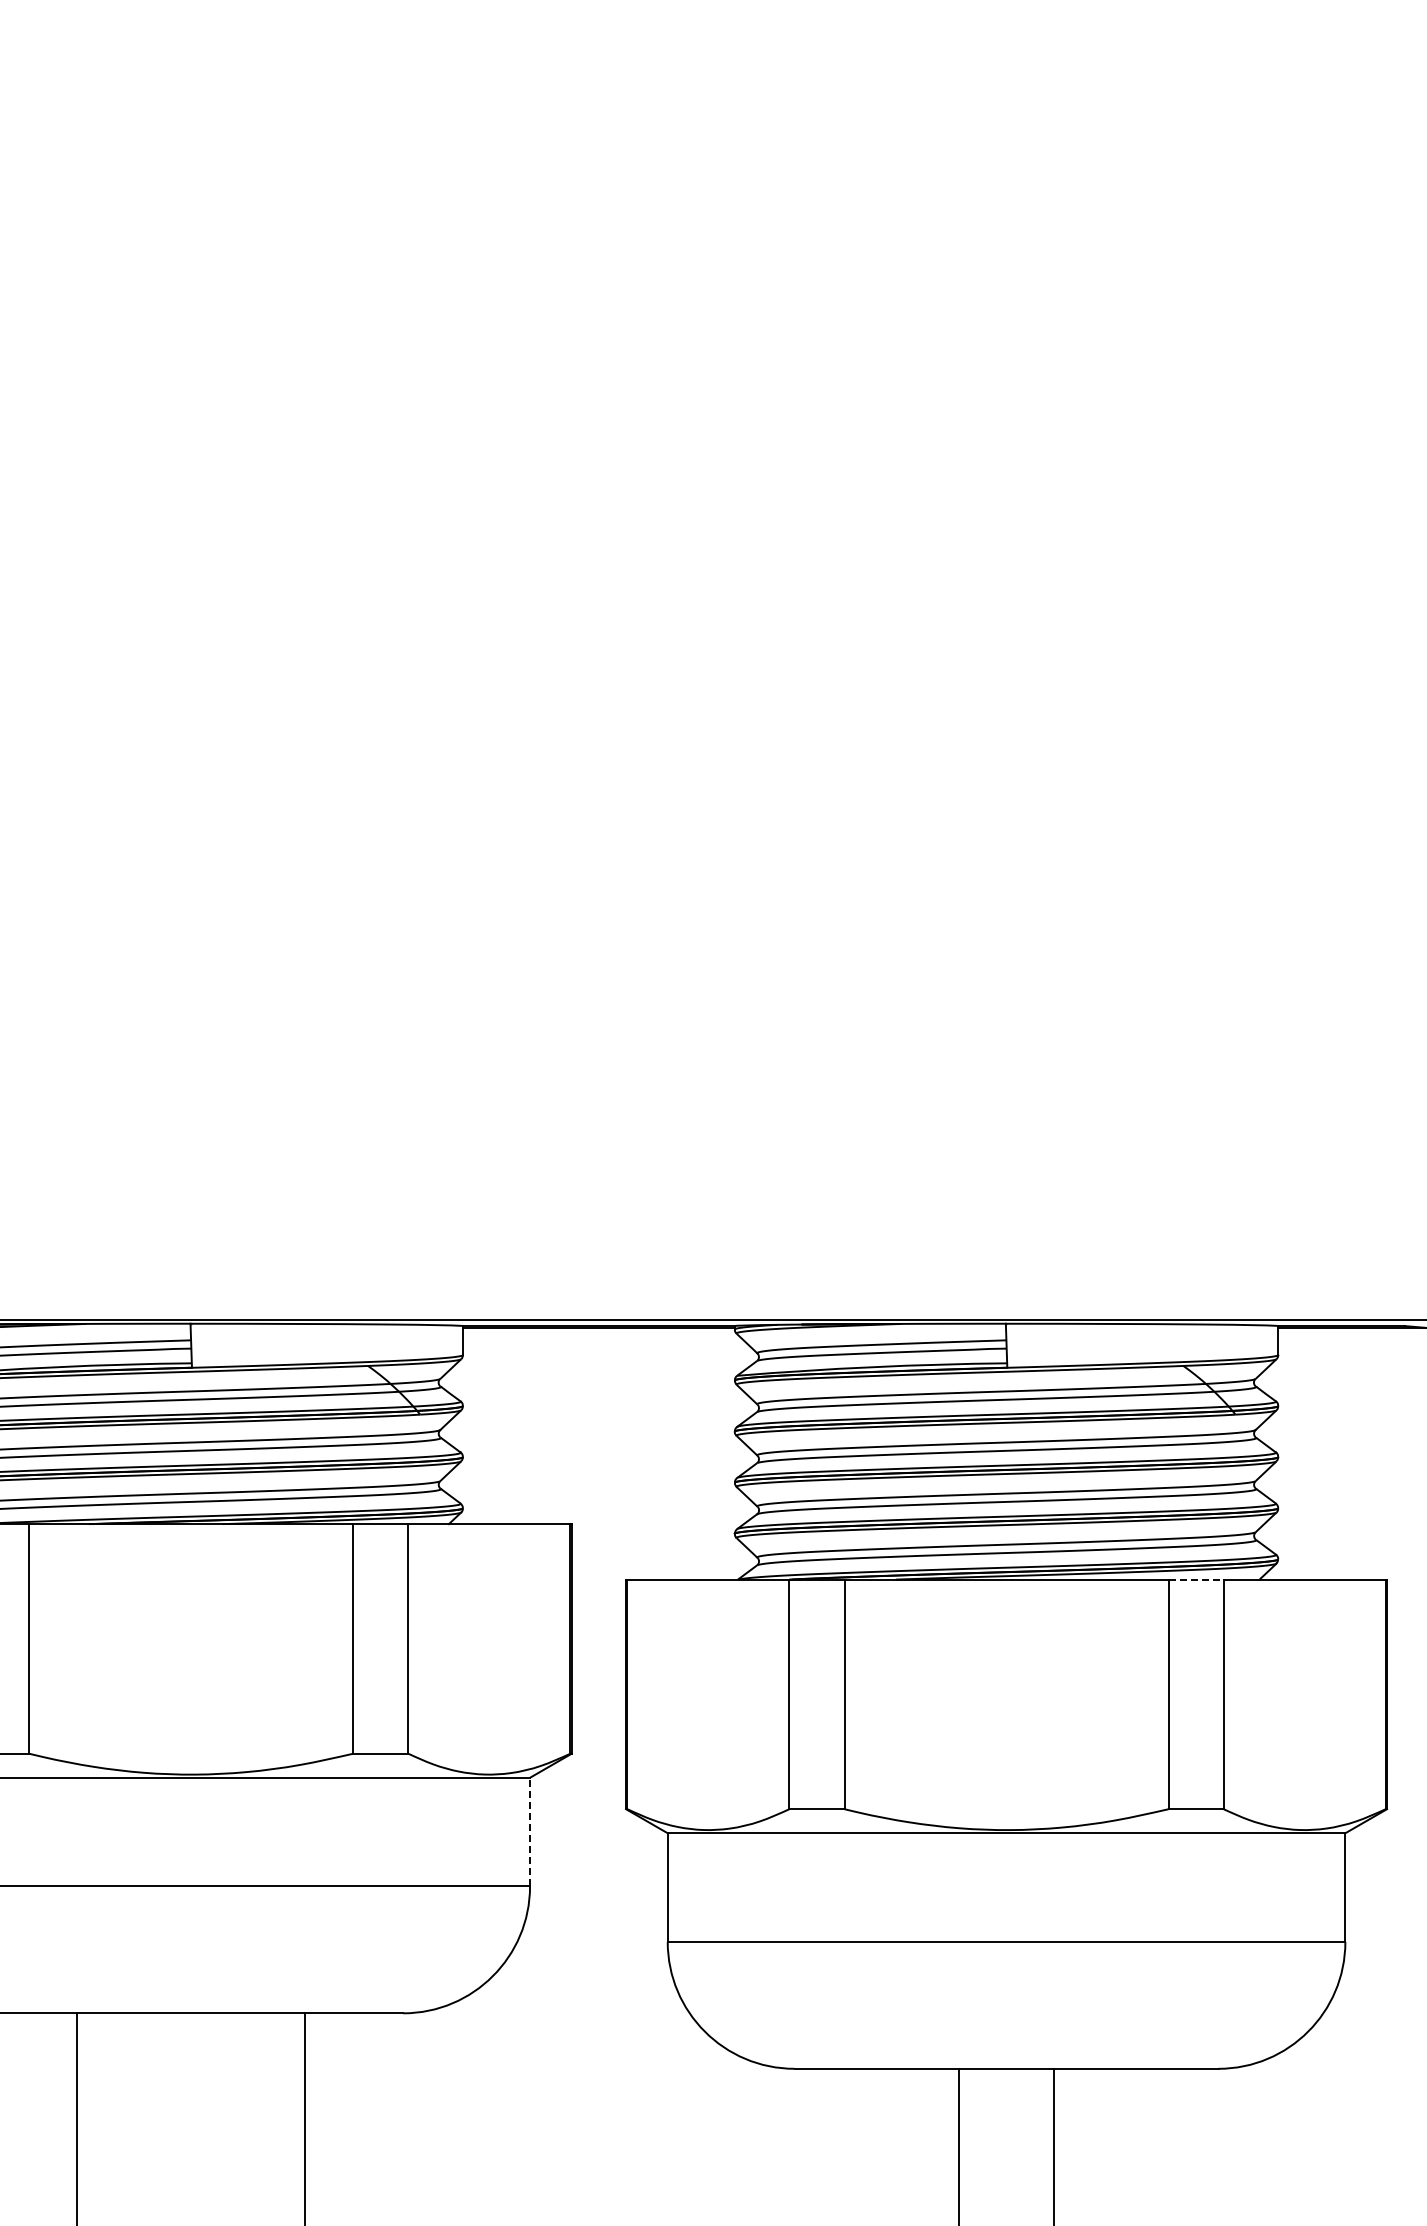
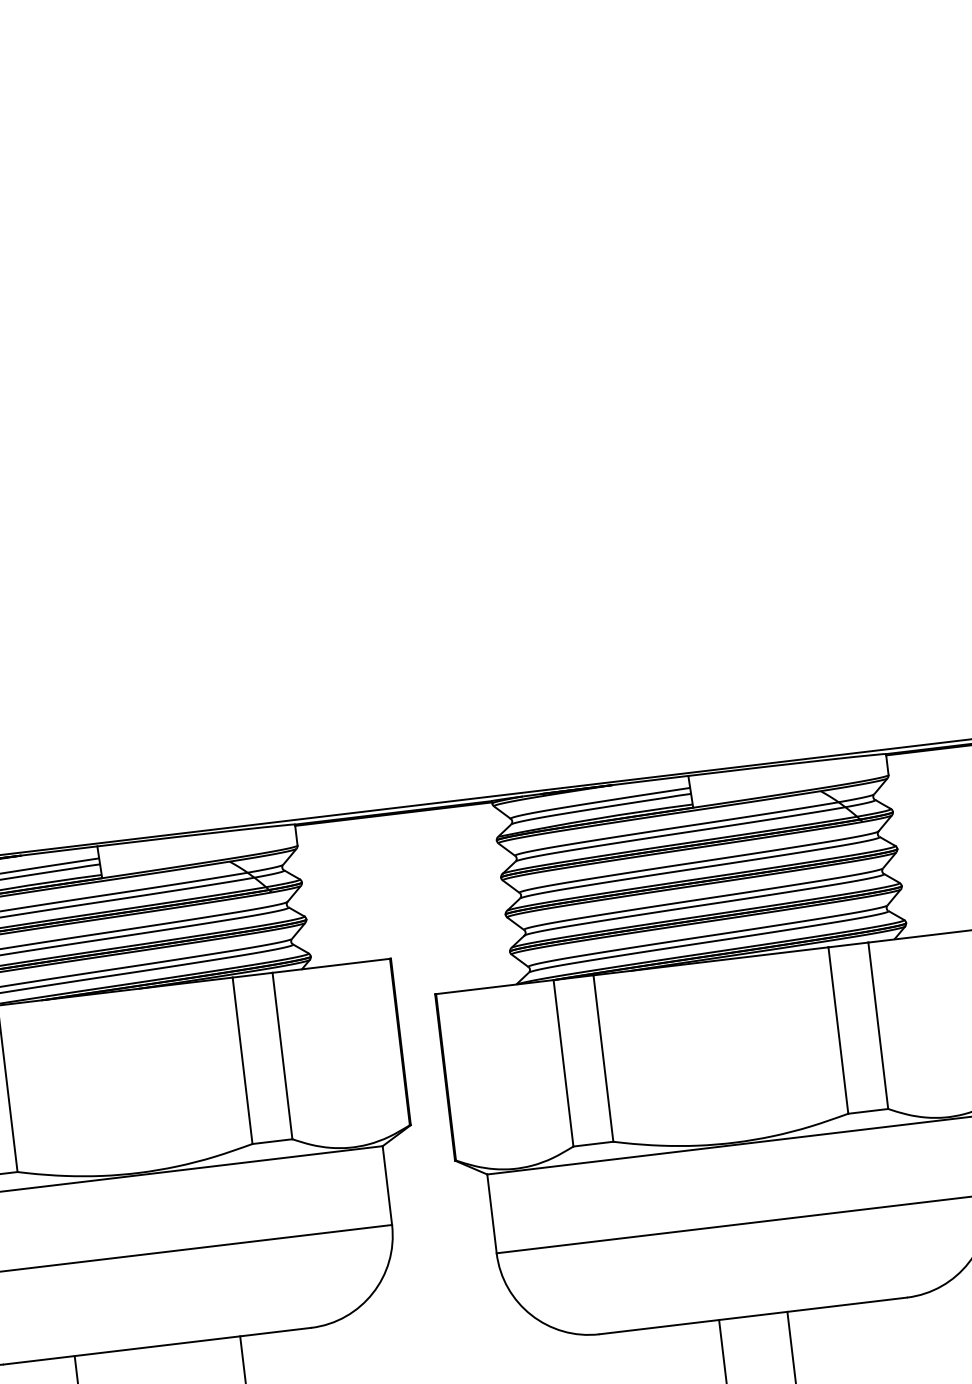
line: (1196, 1579) -> (848, 944), dashed -> solid
line: (530, 1831) -> (387, 1185), dashed -> solid

